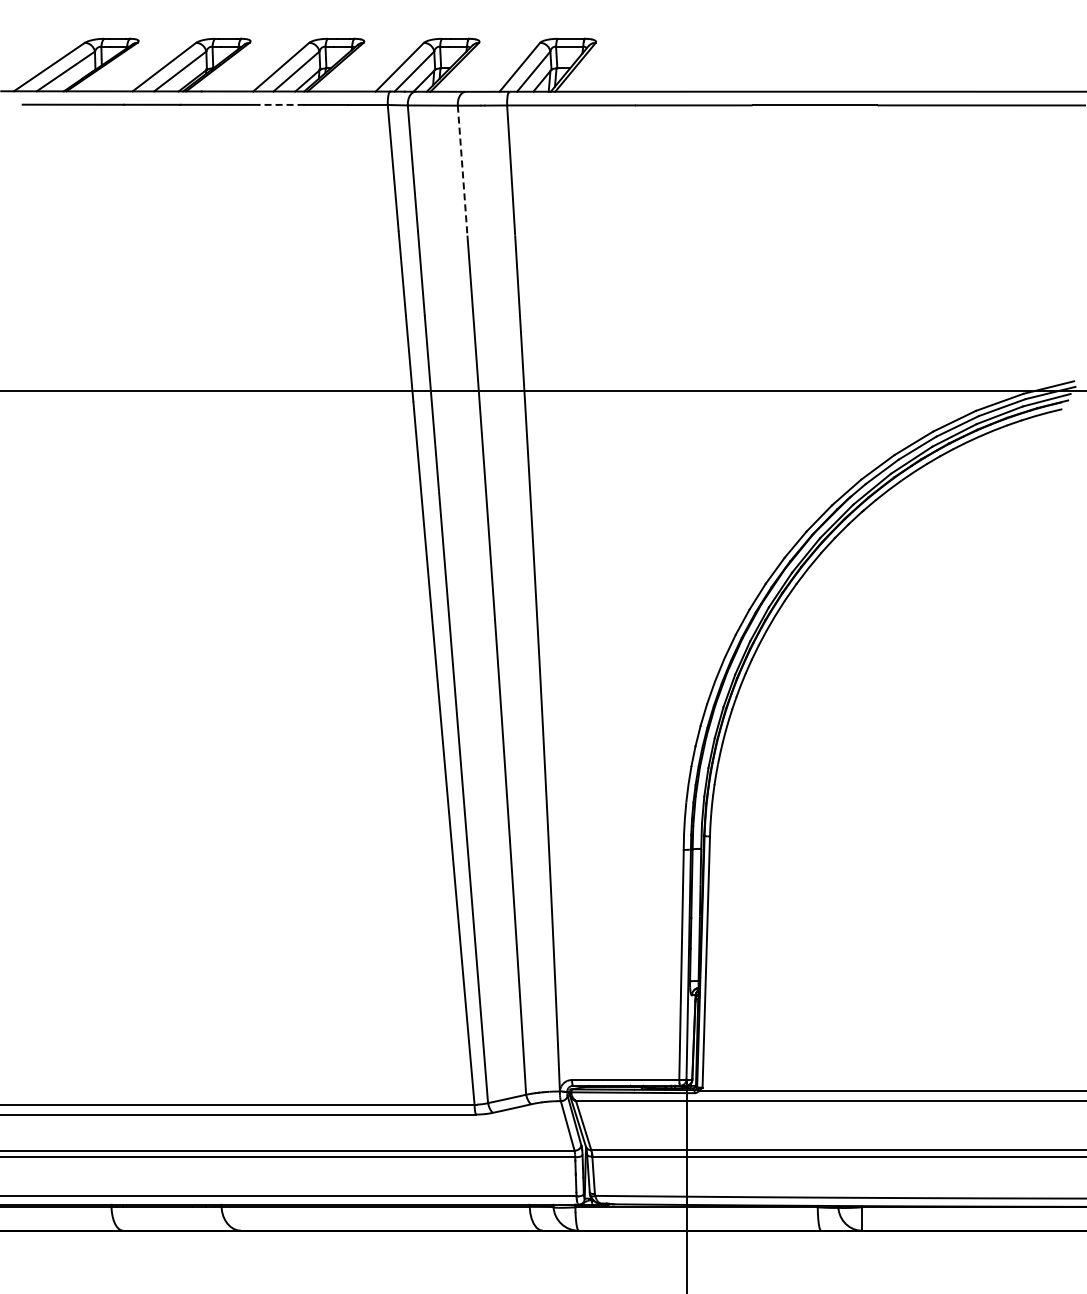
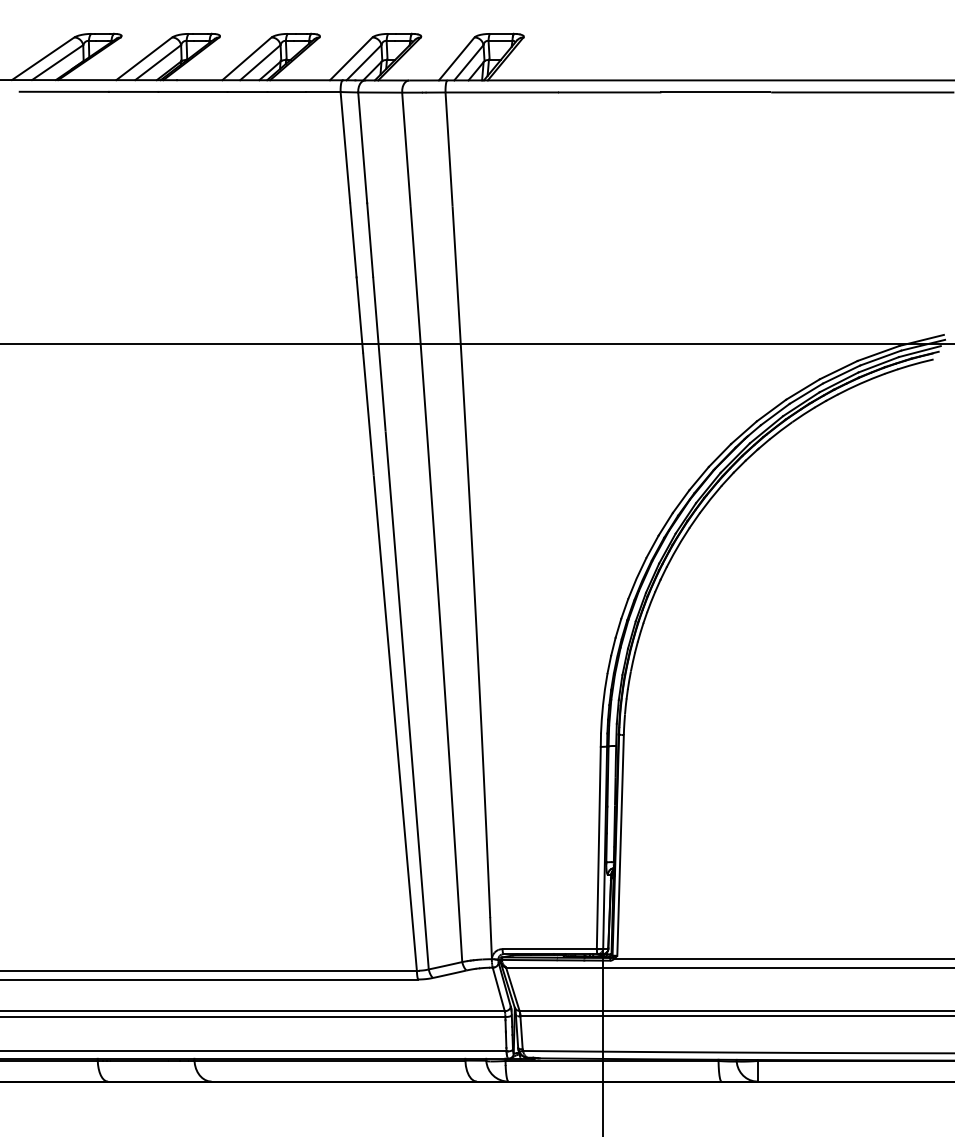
line: (281, 104) -> (247, 91), dashed -> solid
line: (462, 170) -> (406, 149), dashed -> solid

